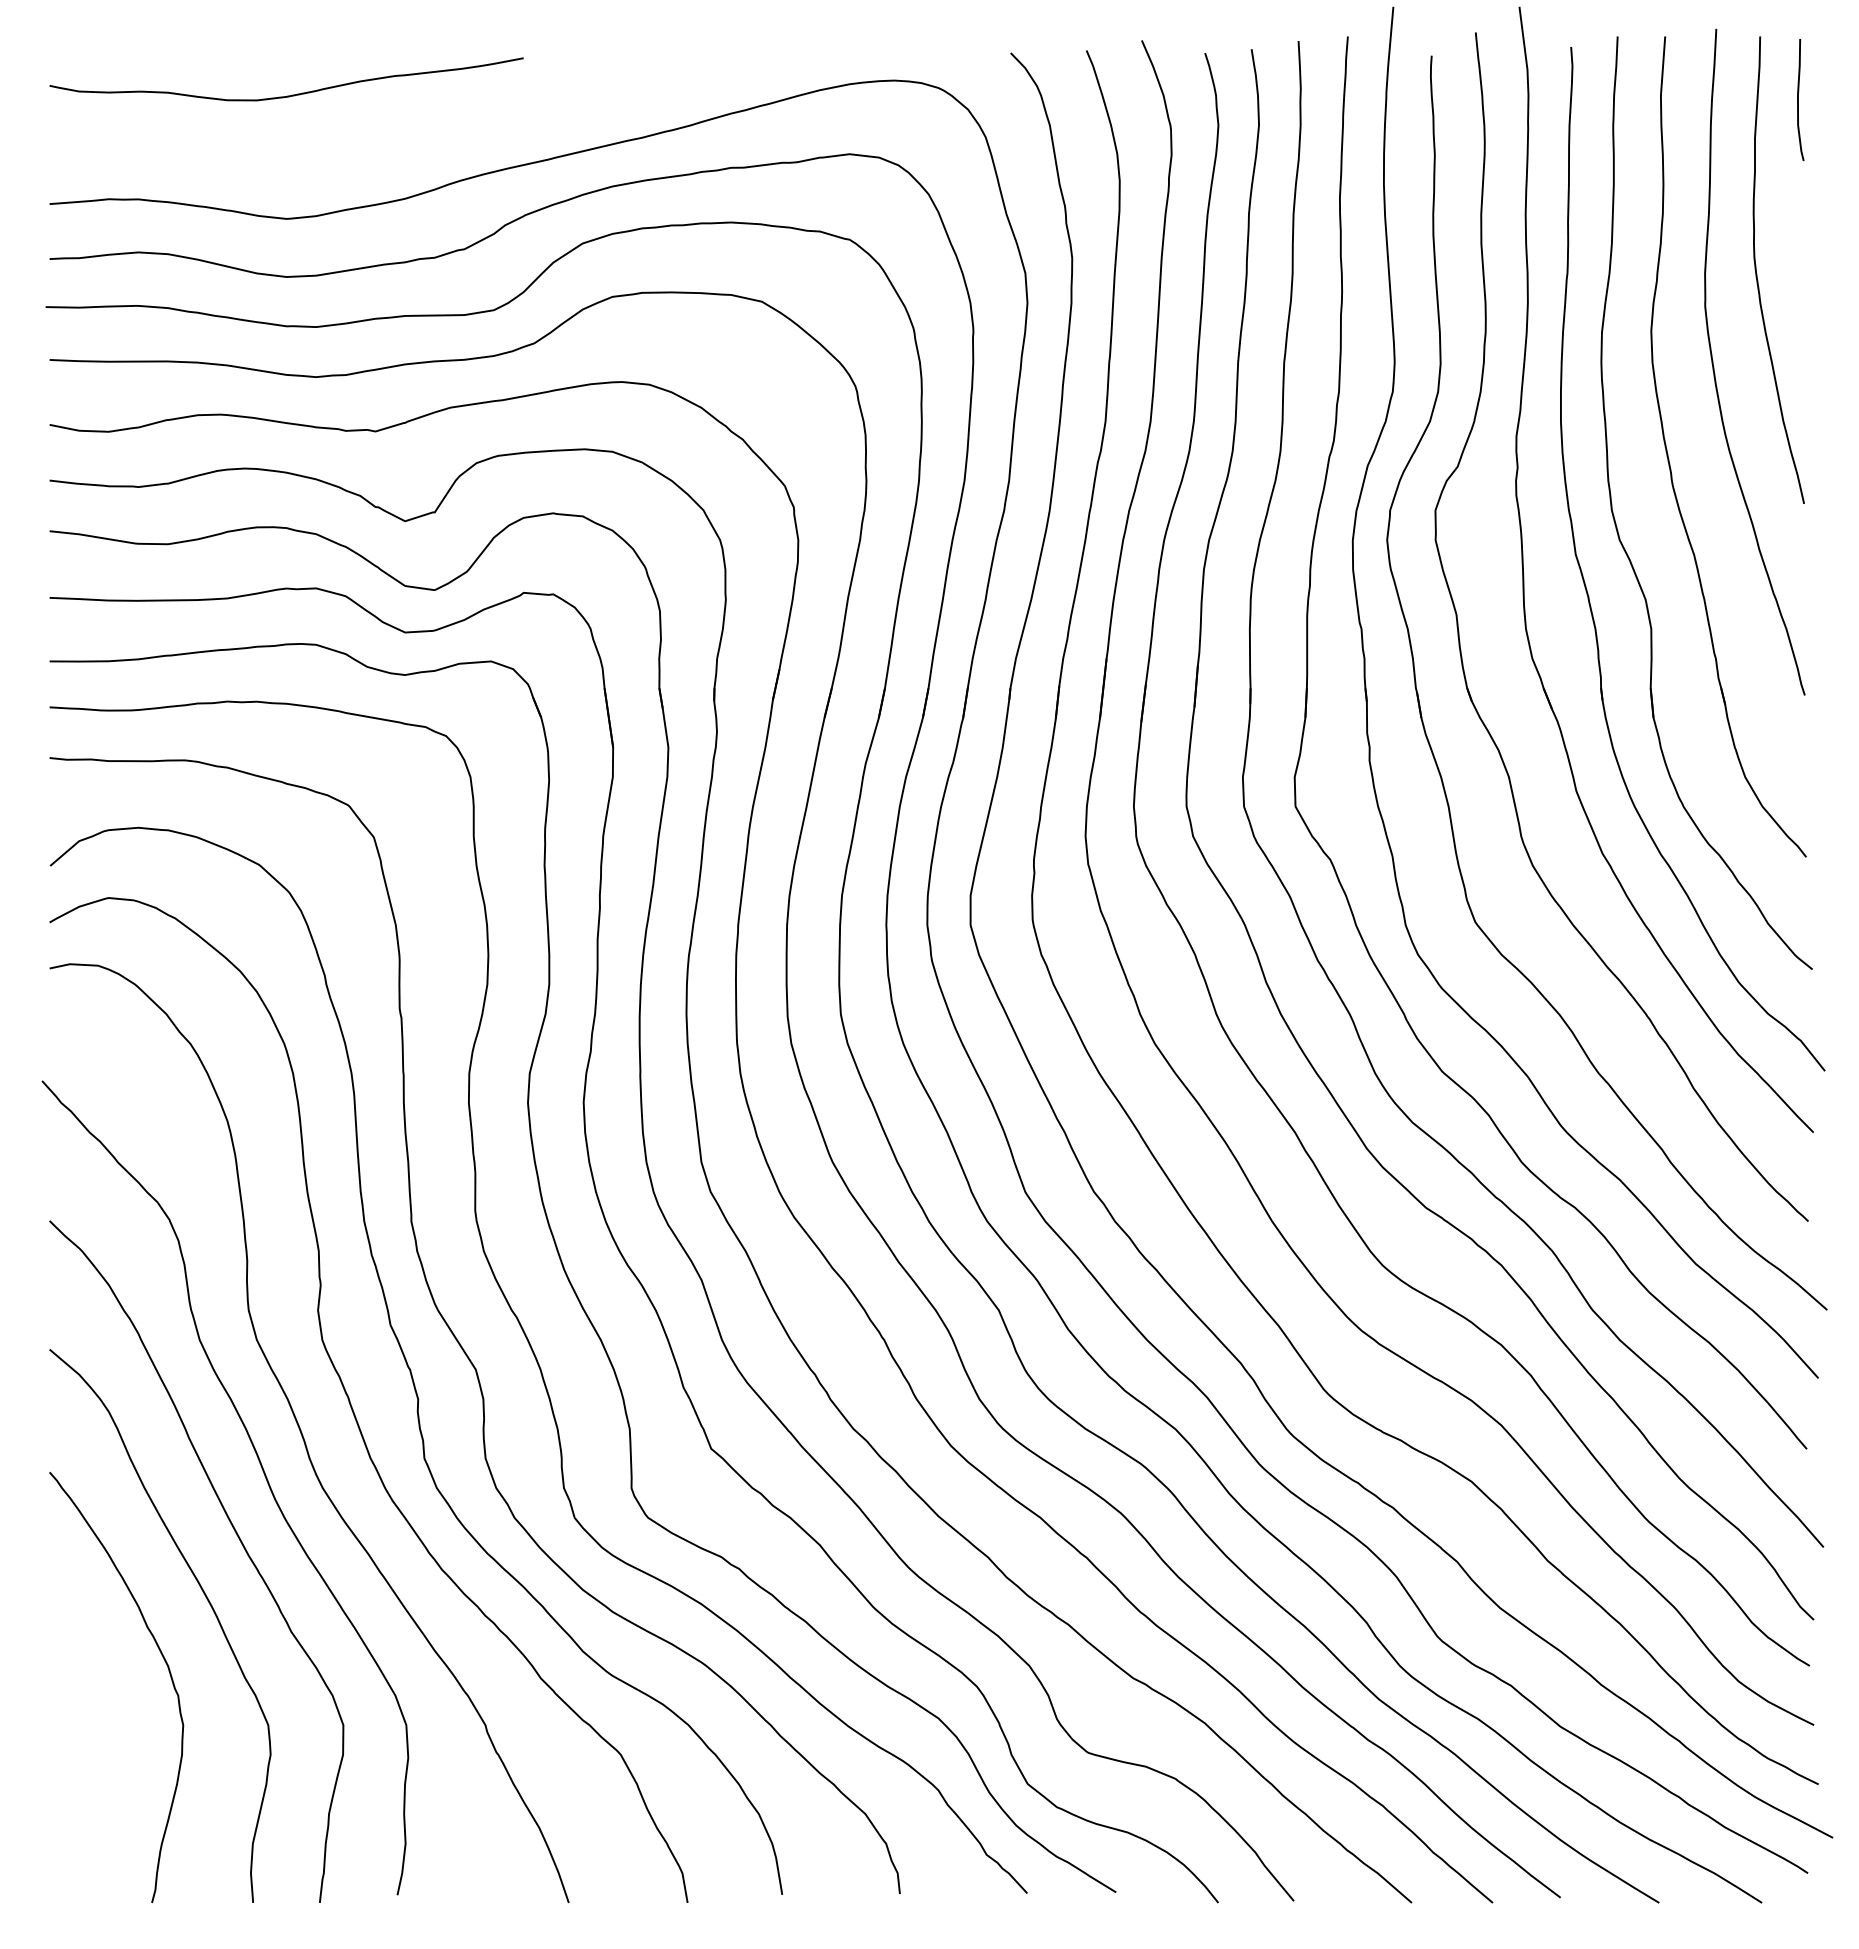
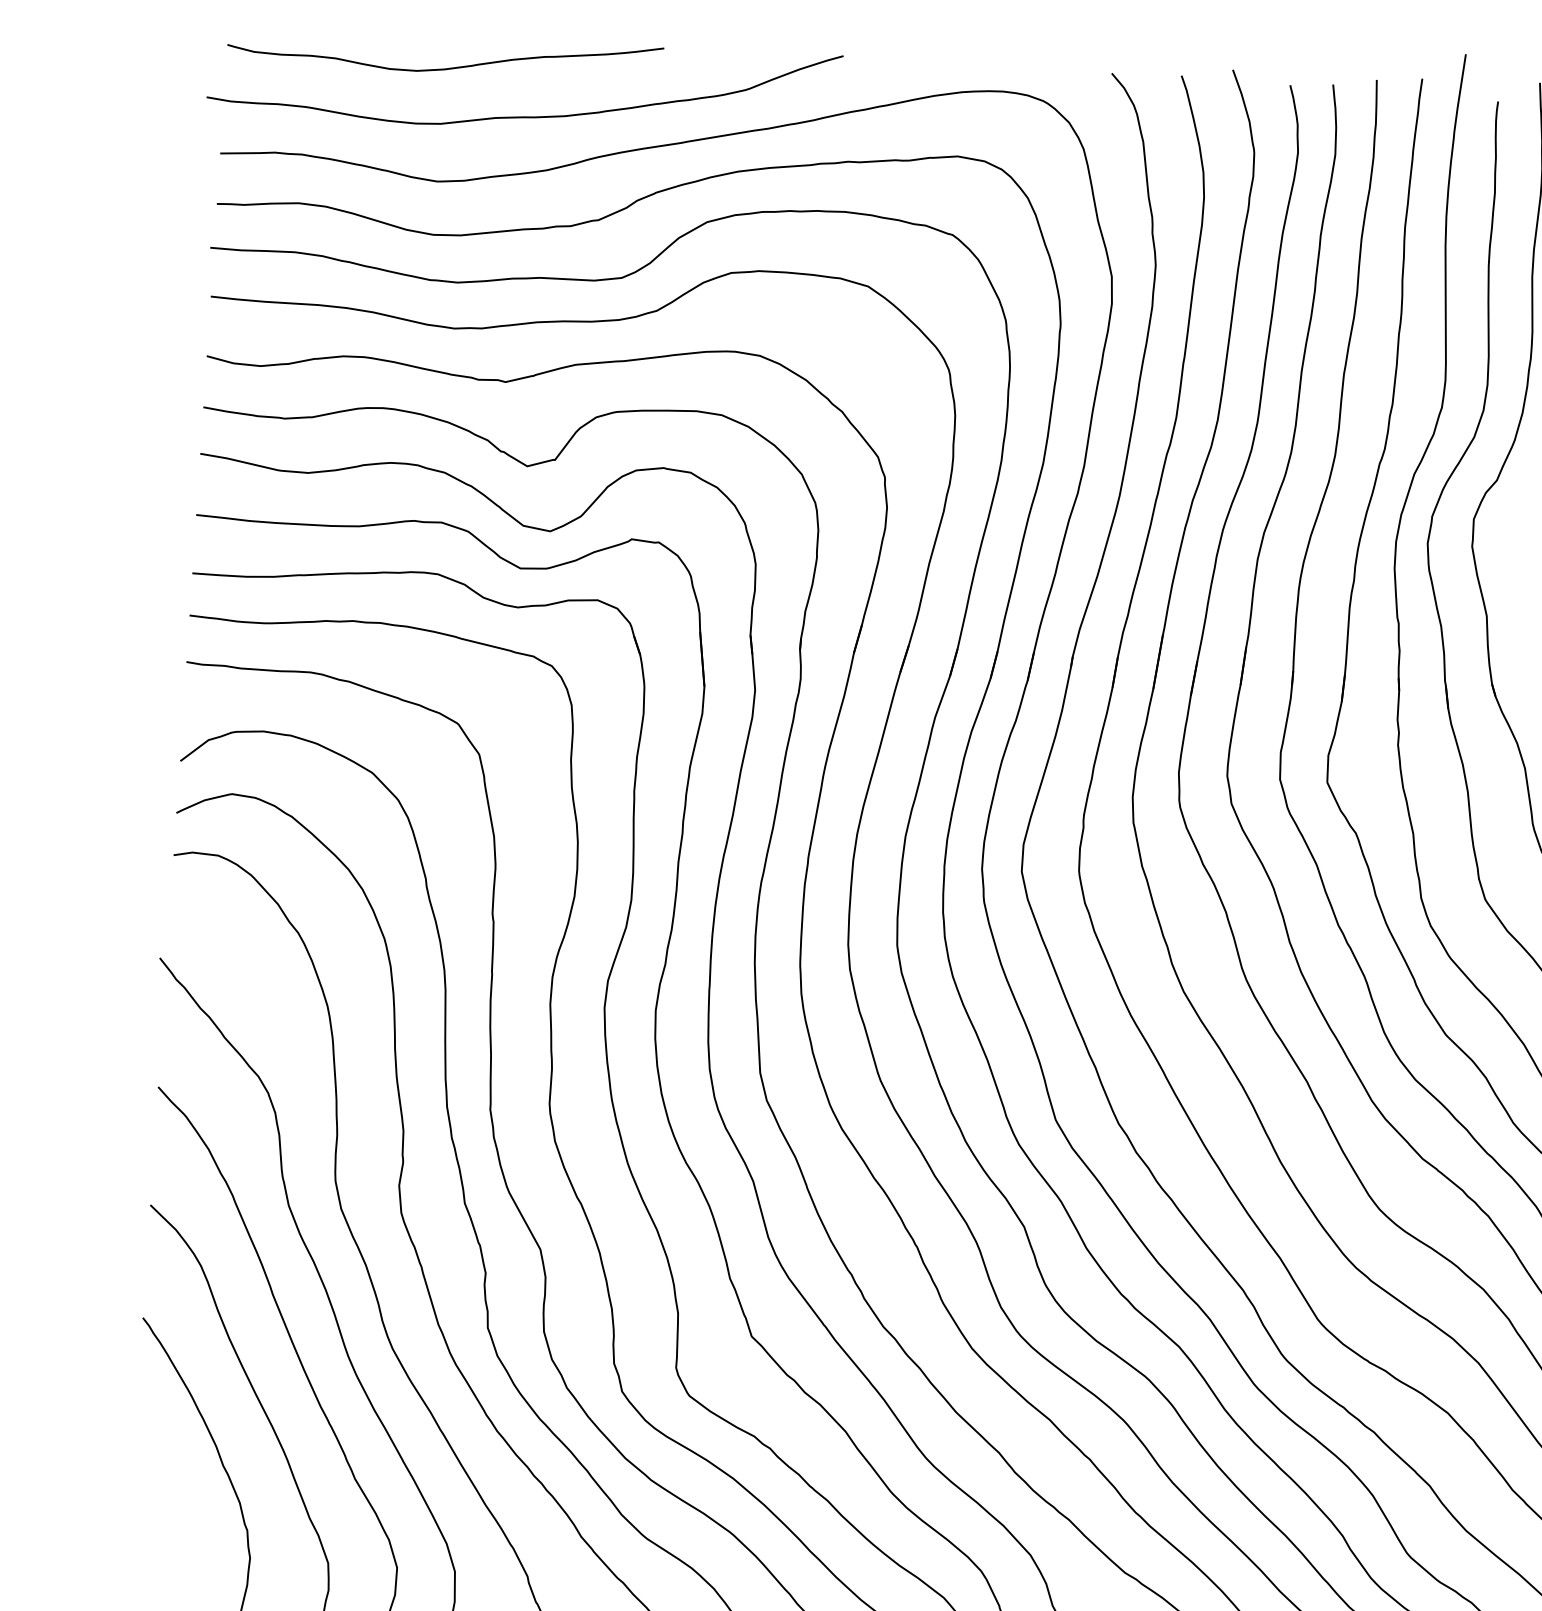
curve: (380, 141) -> (527, 116), added

